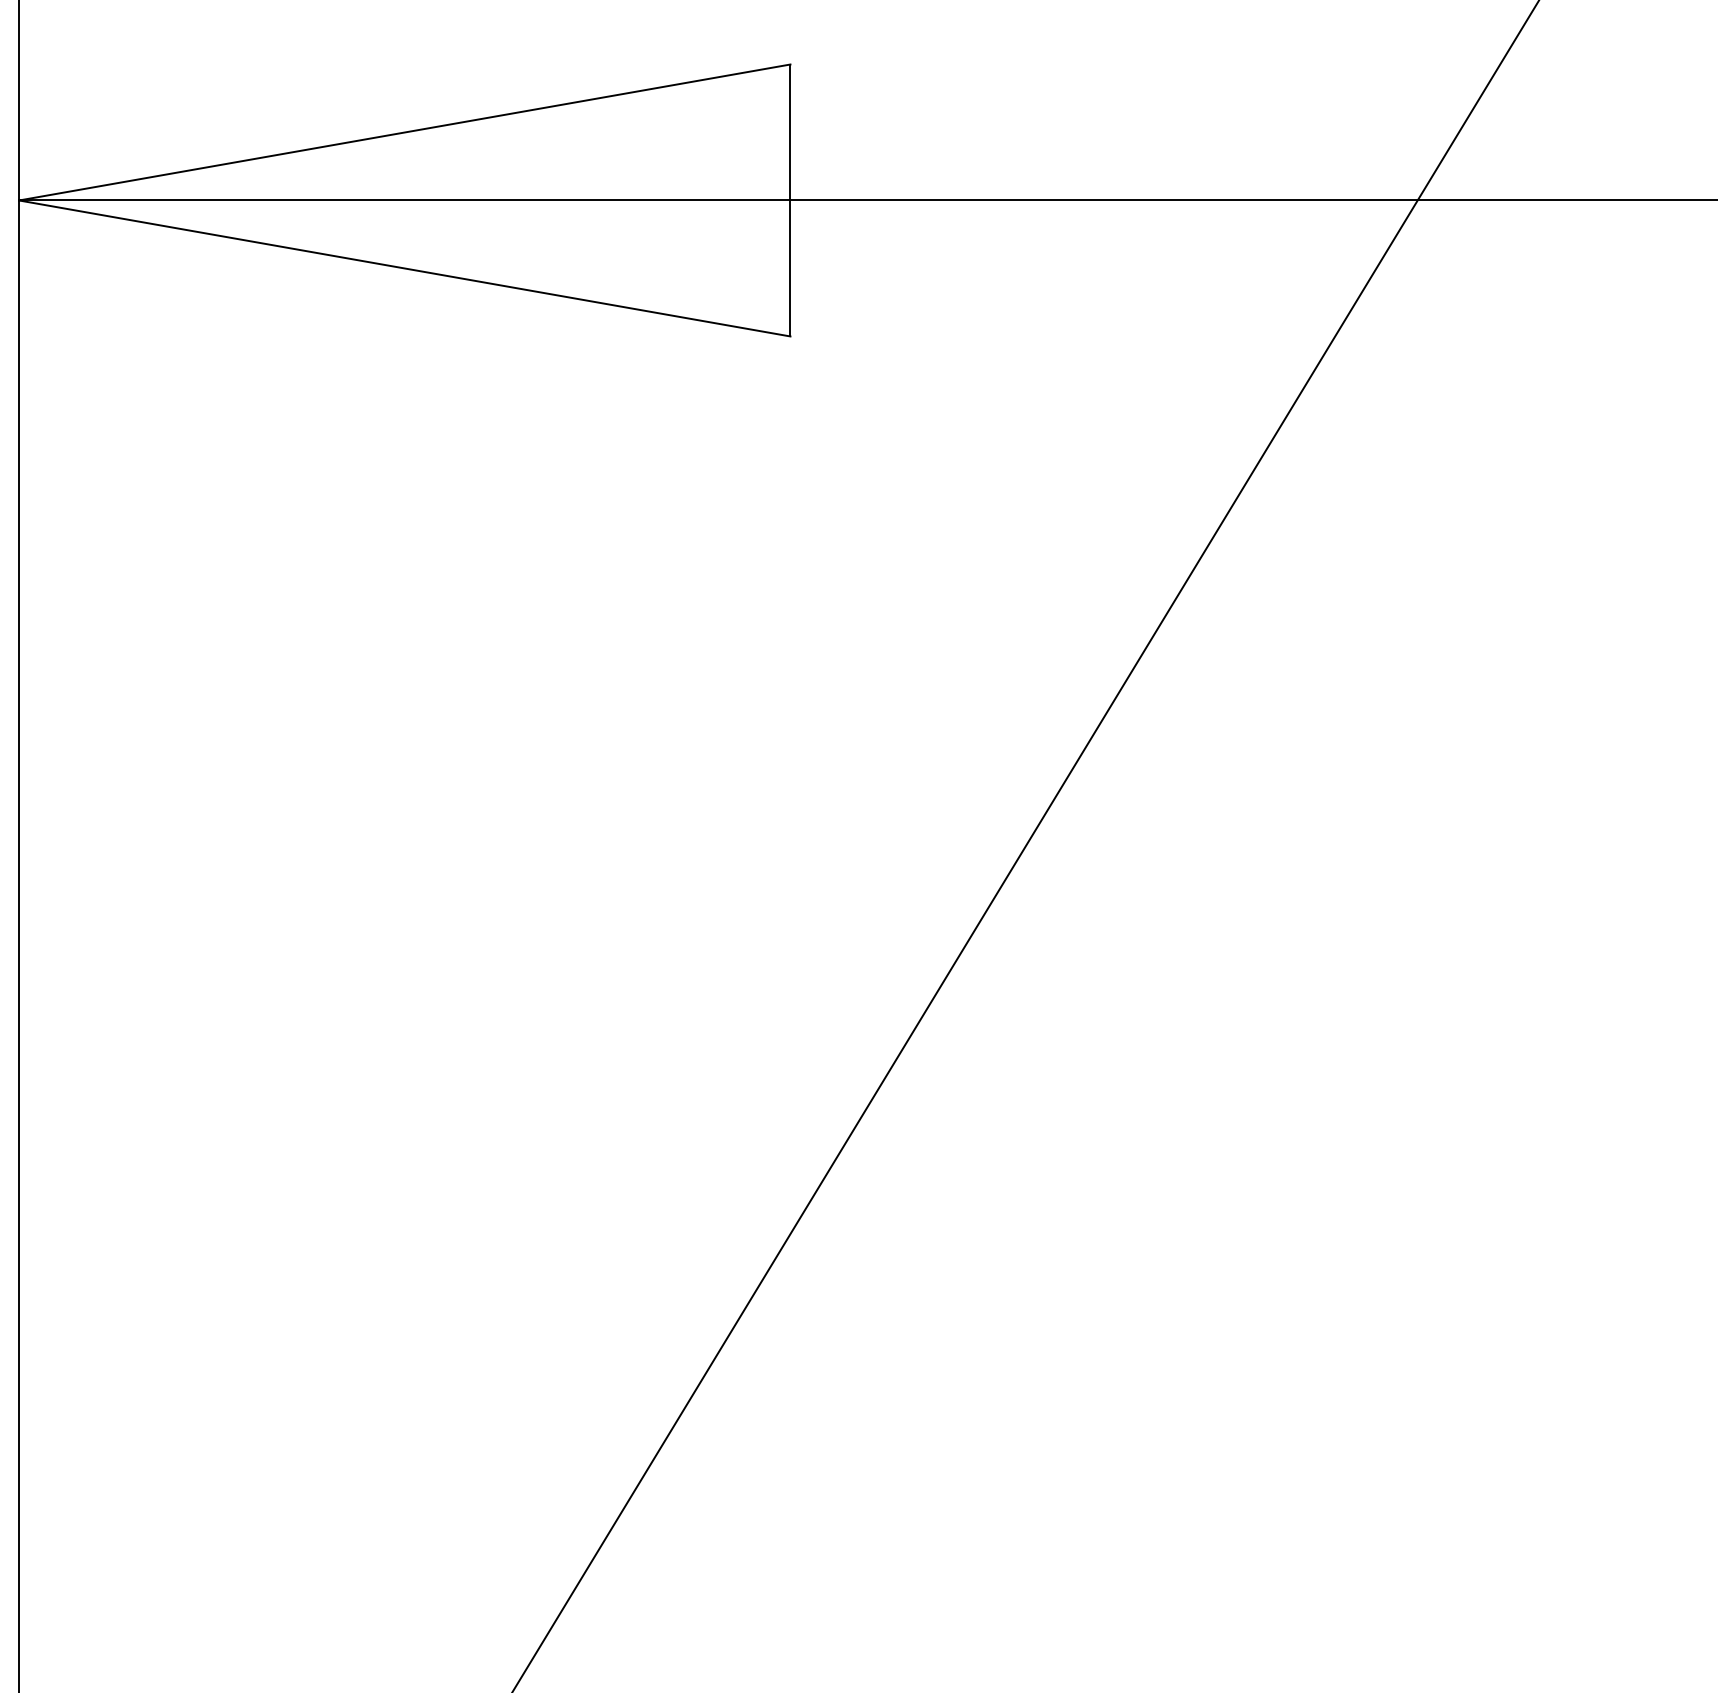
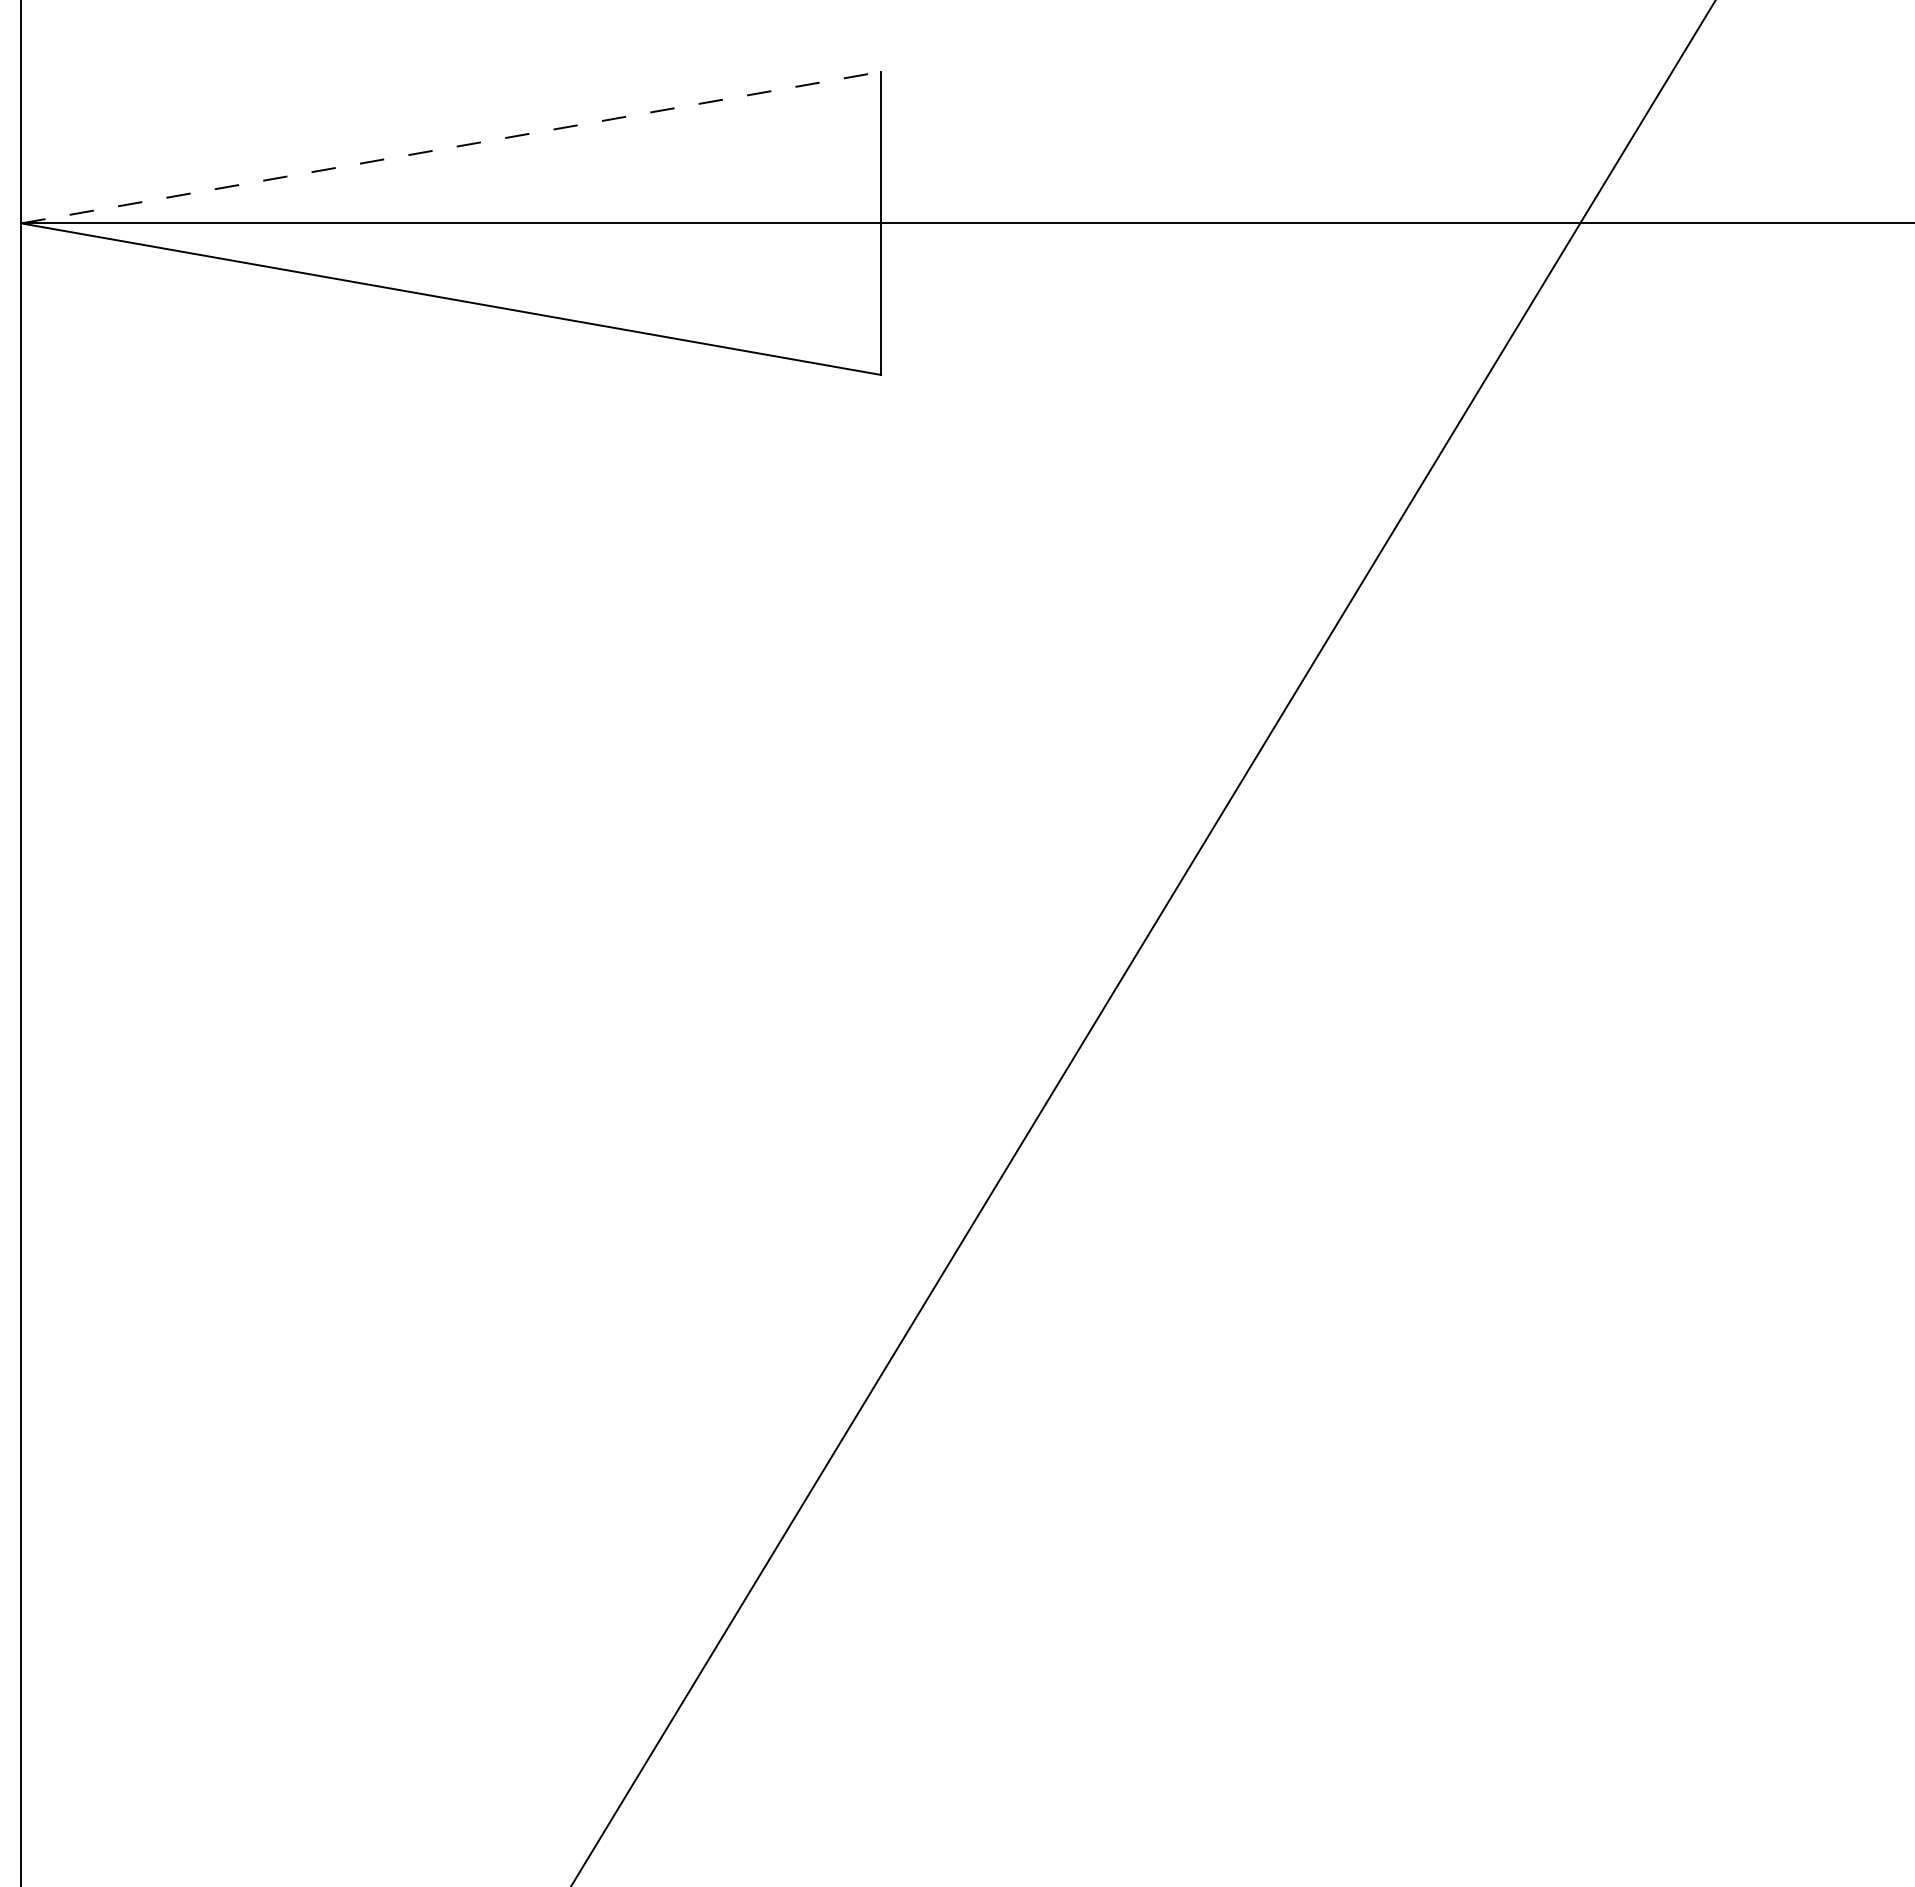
line: (404, 132) -> (450, 147), solid -> dashed

